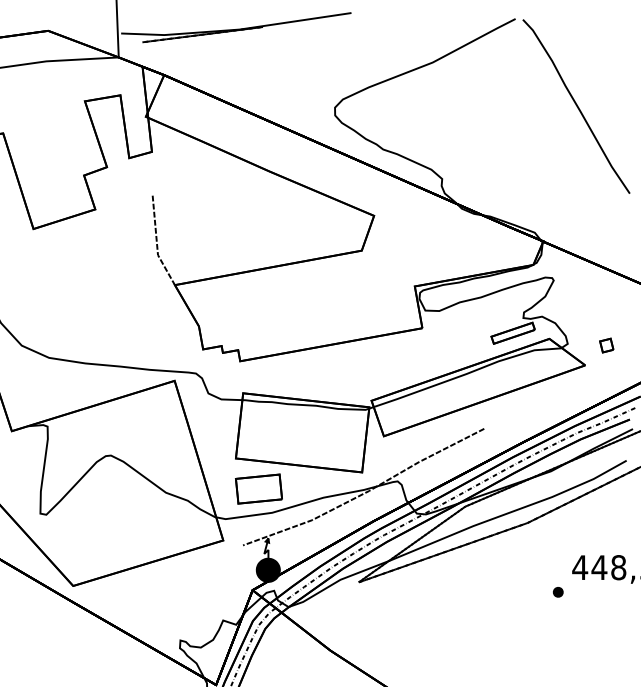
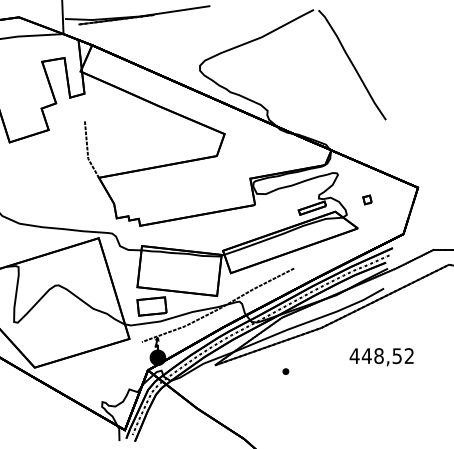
part: (606, 344) -> (367, 199), moved
part: (557, 592) -> (285, 371), moved

